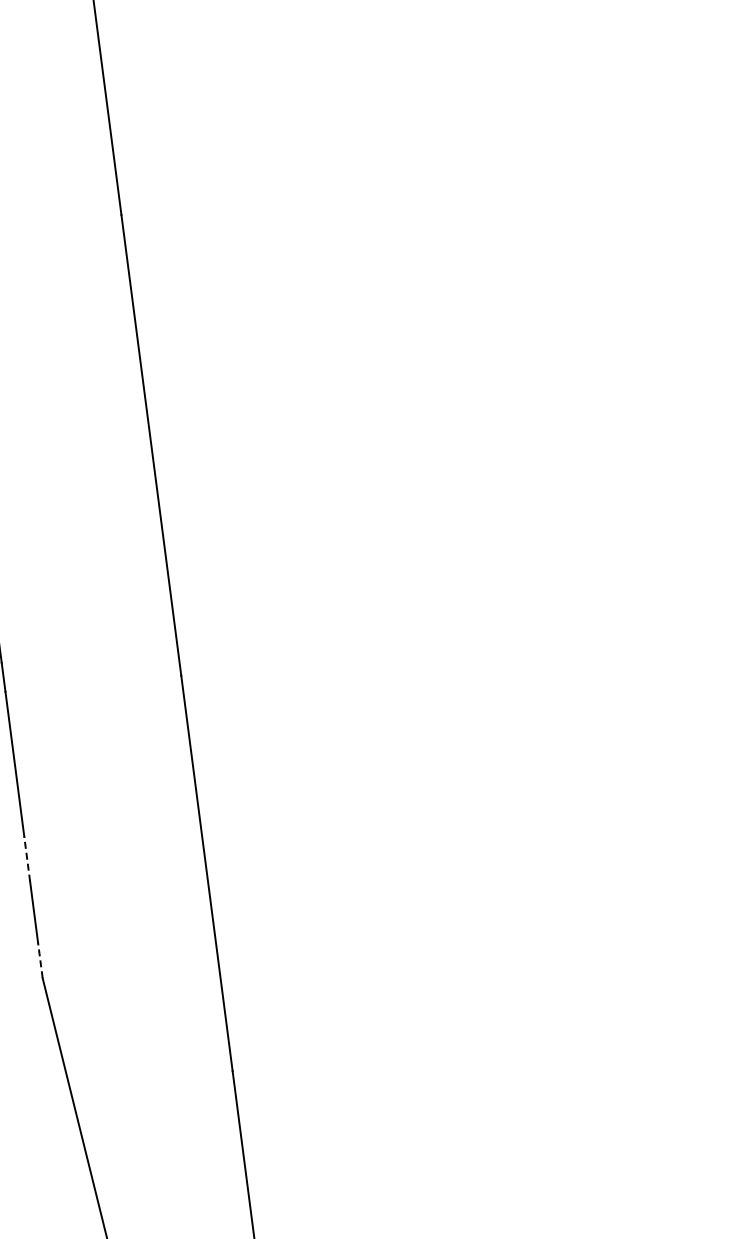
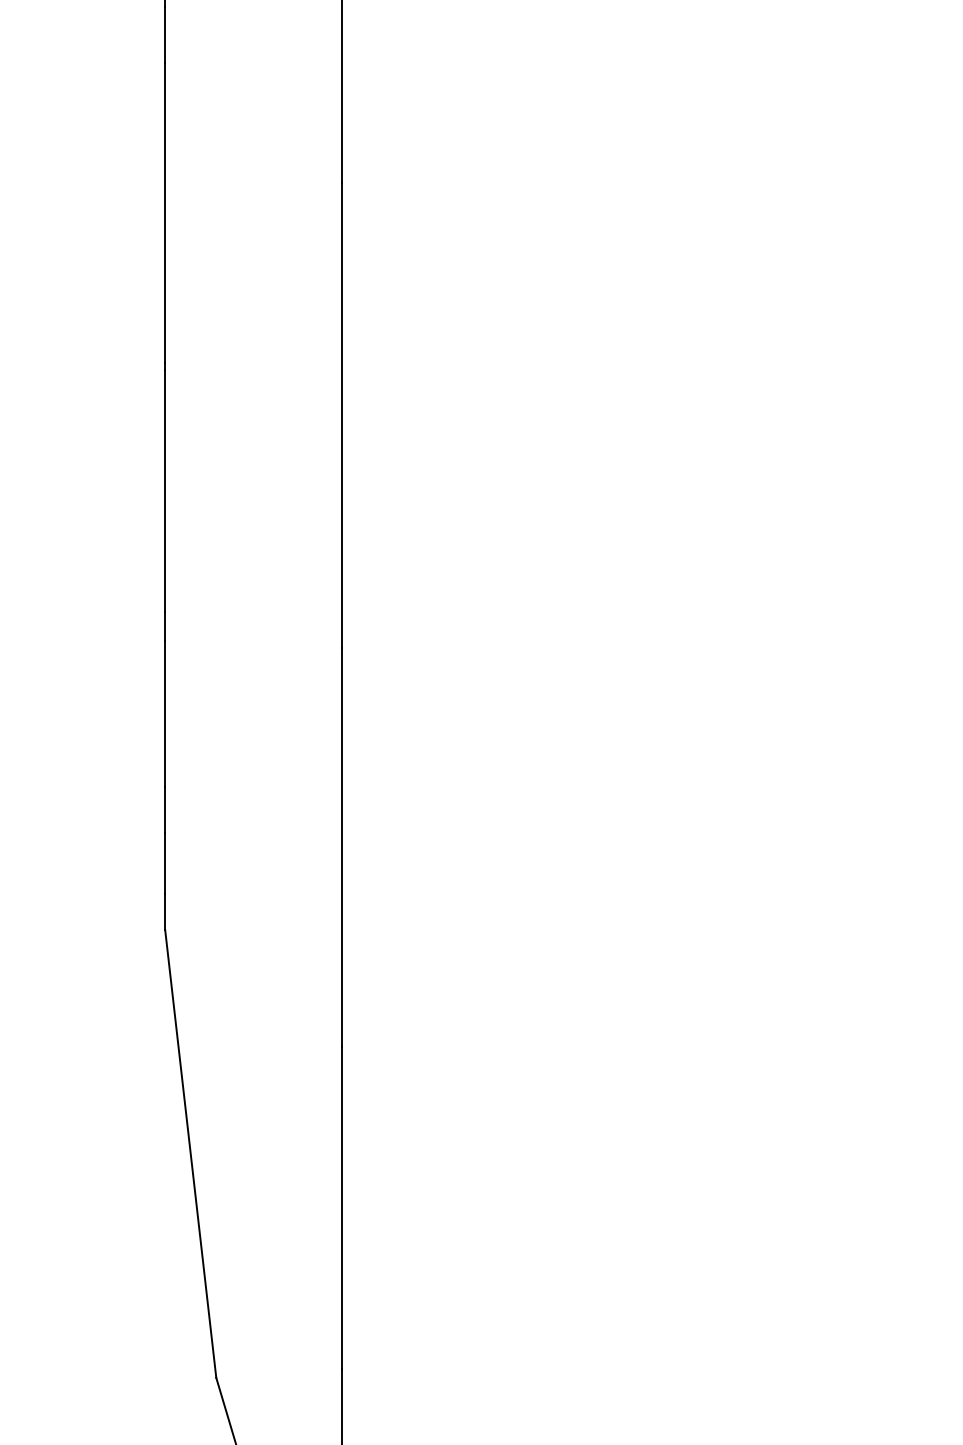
line: (27, 858) -> (165, 809), dashed -> solid
line: (40, 960) -> (165, 912), dashed -> solid

